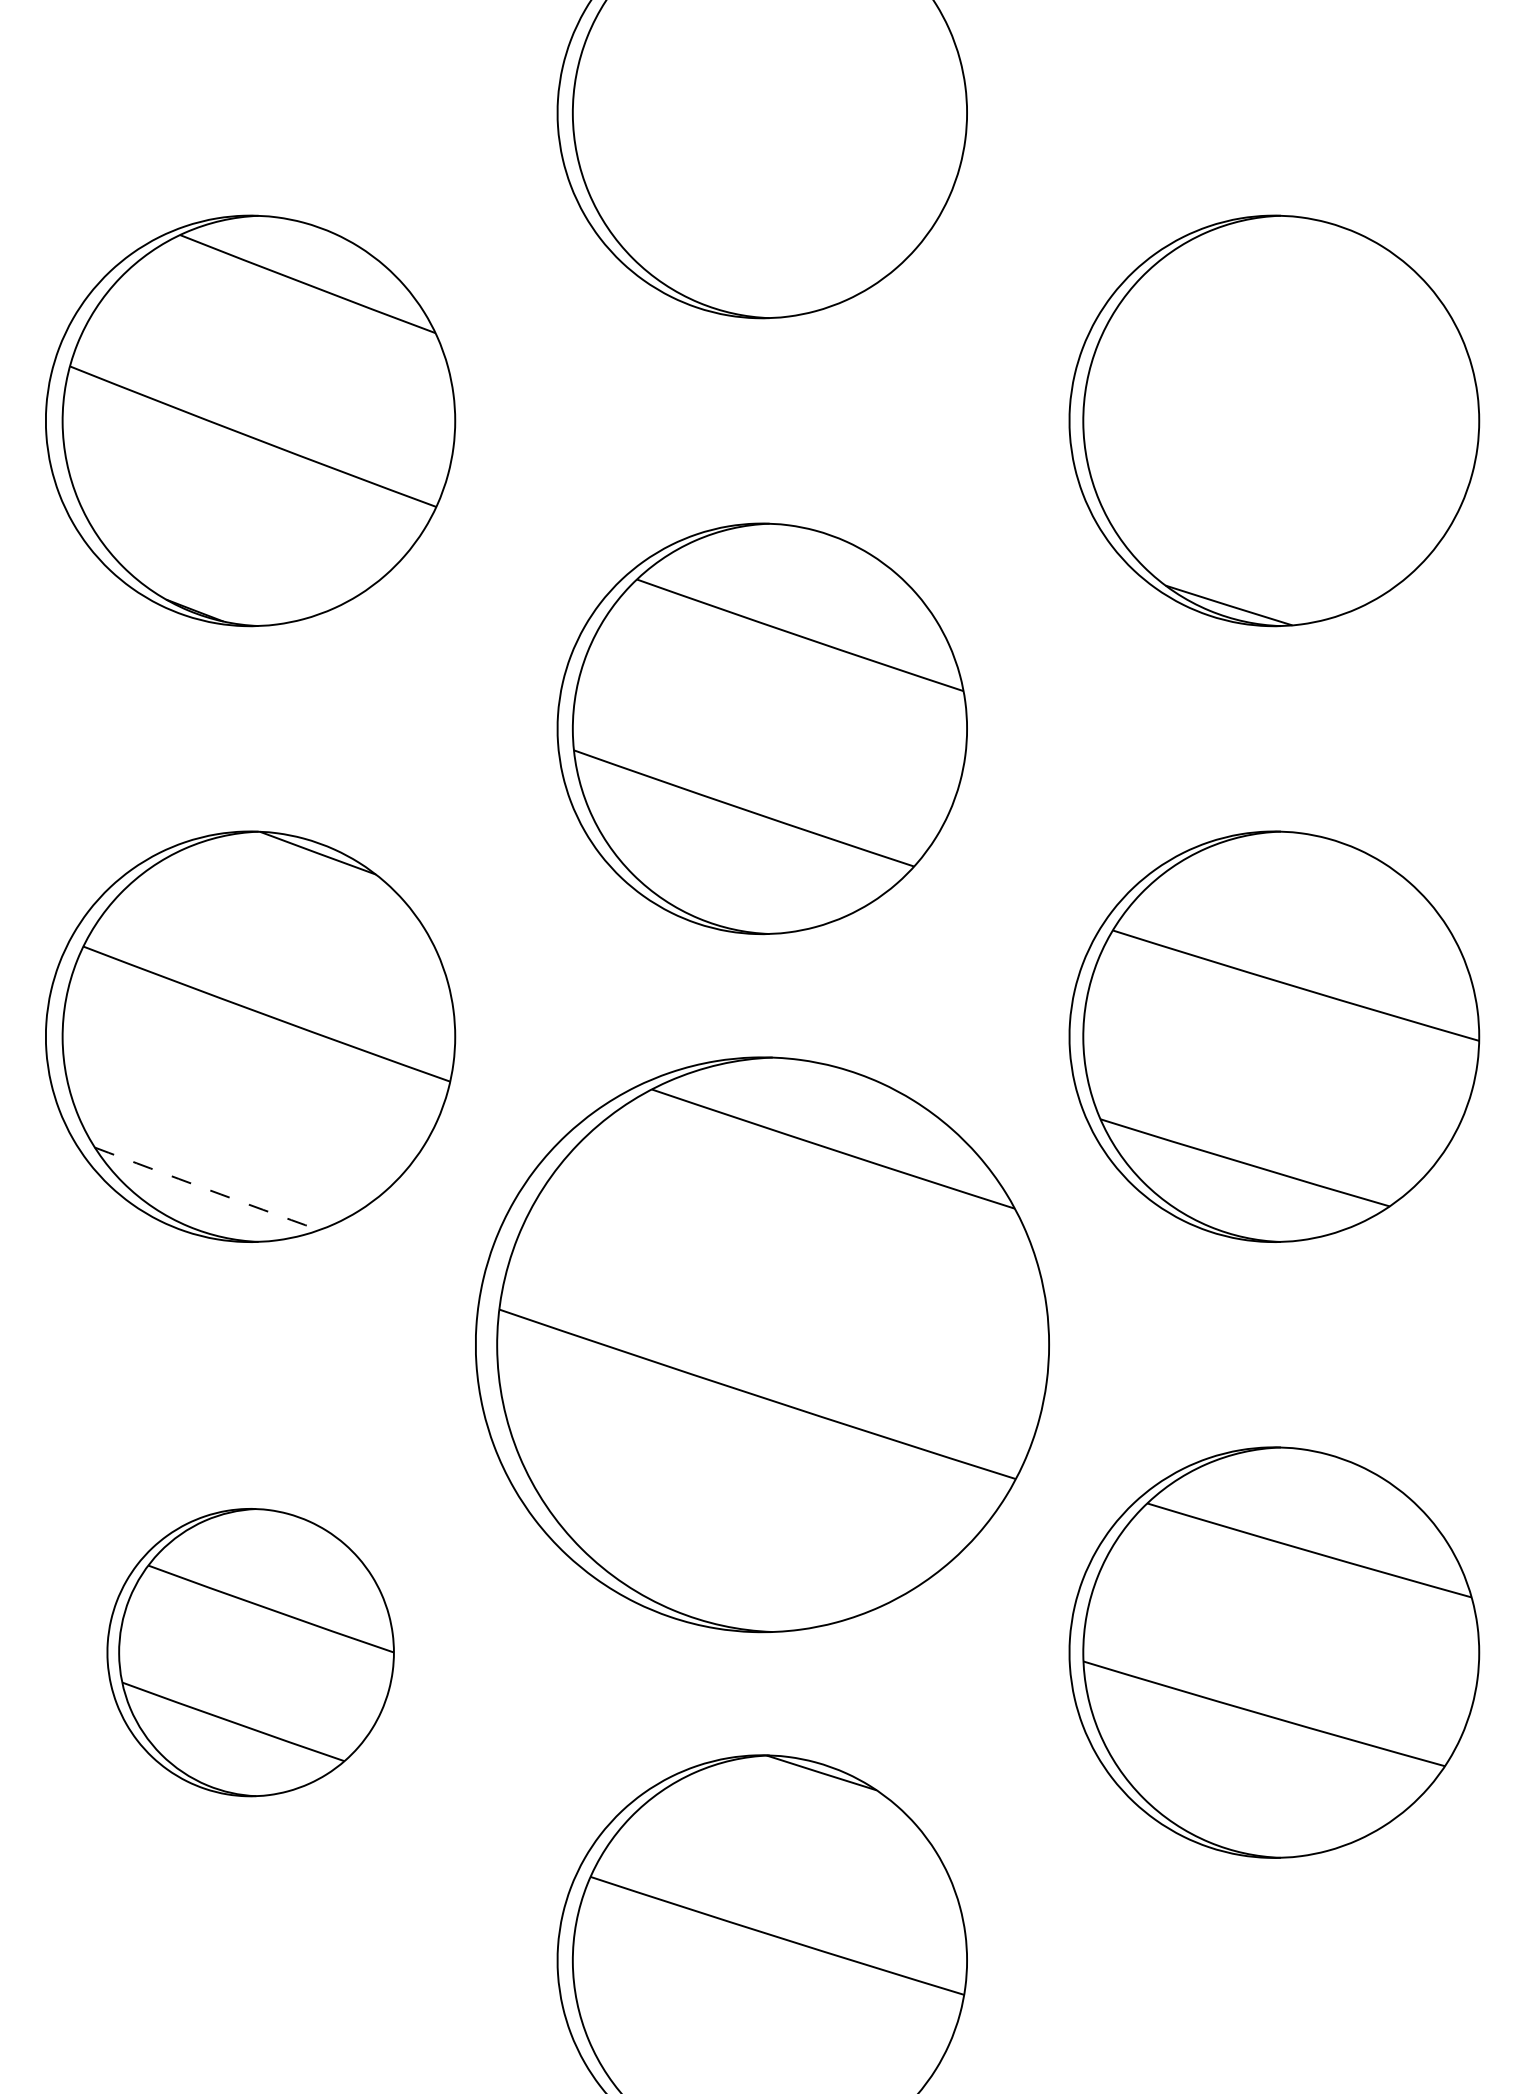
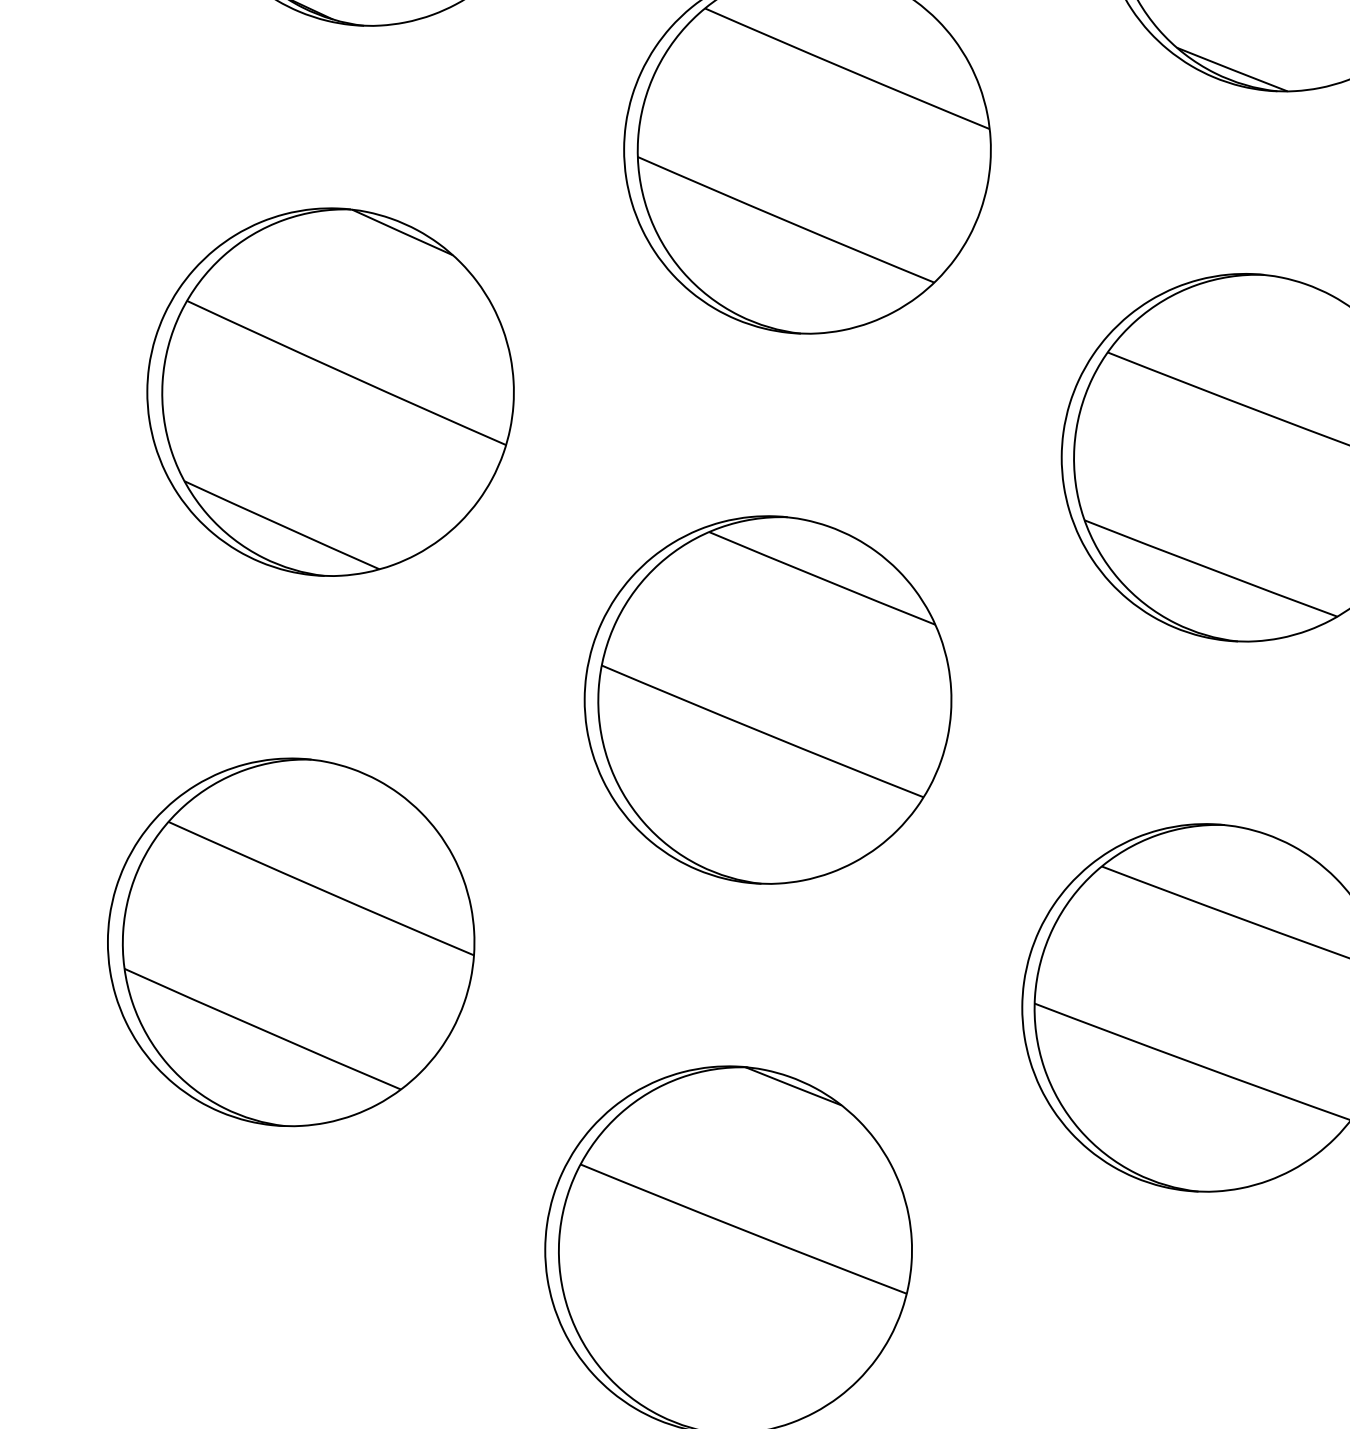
arc: (206, 1189) -> (281, 525), dashed -> solid
part: (761, 1344) -> (767, 699), size x0.71
part: (250, 1652) -> (291, 942), size x1.43

